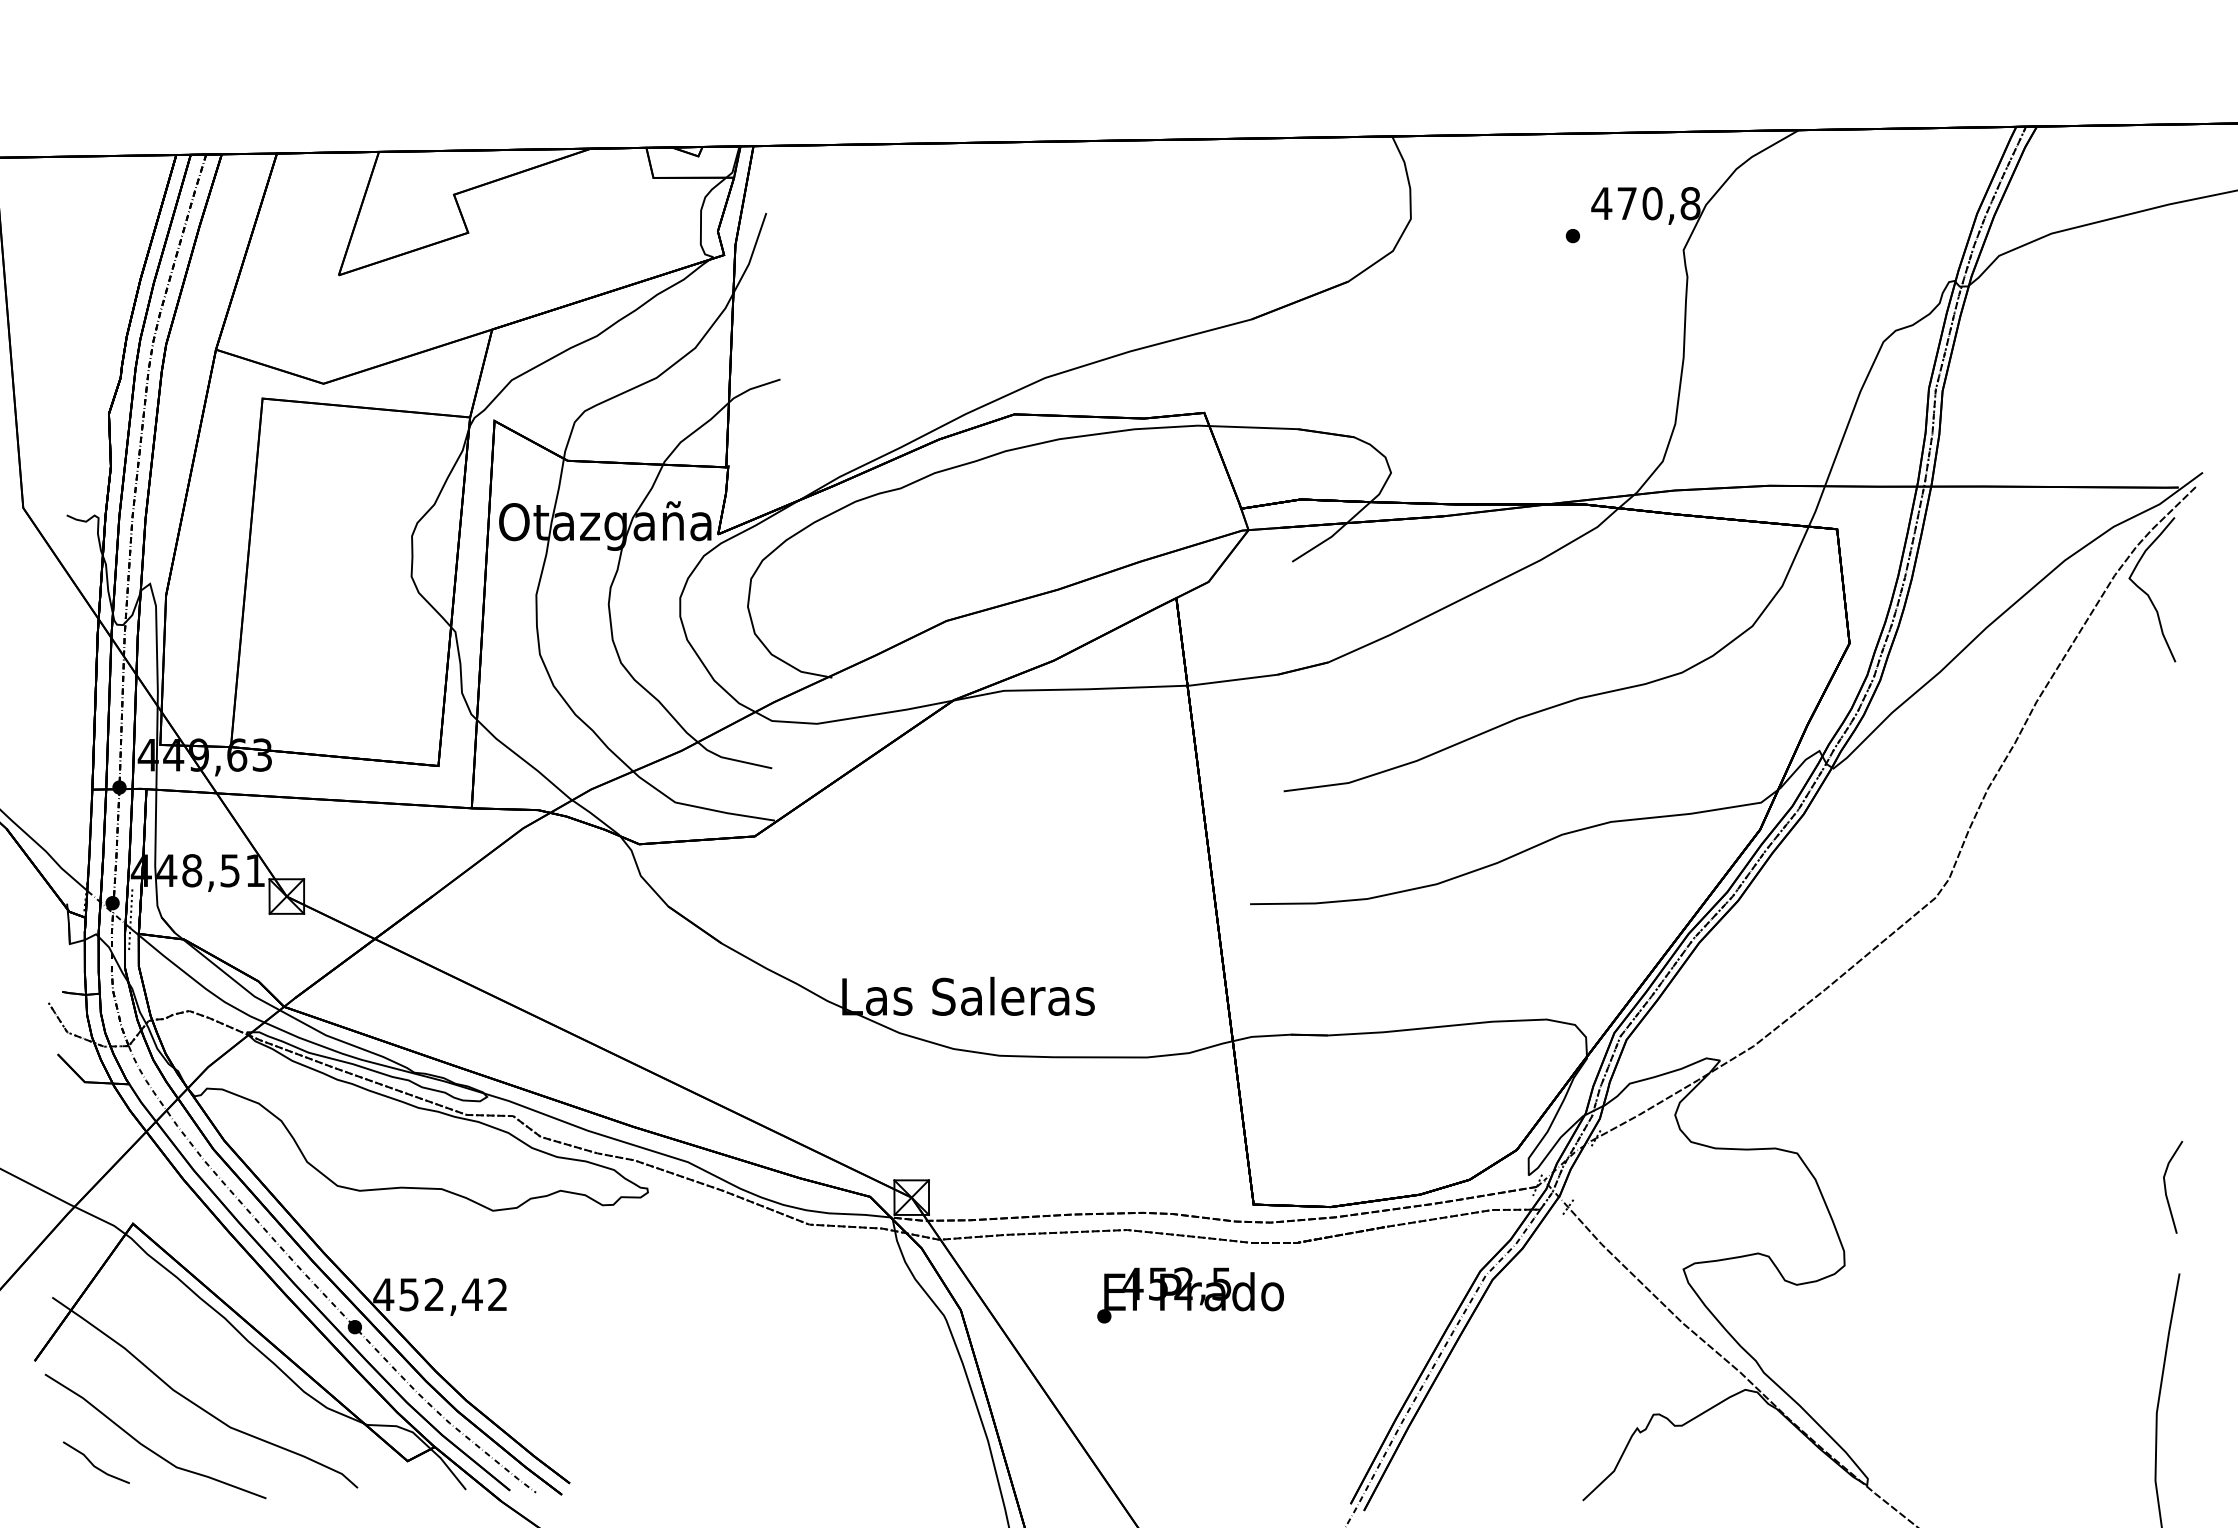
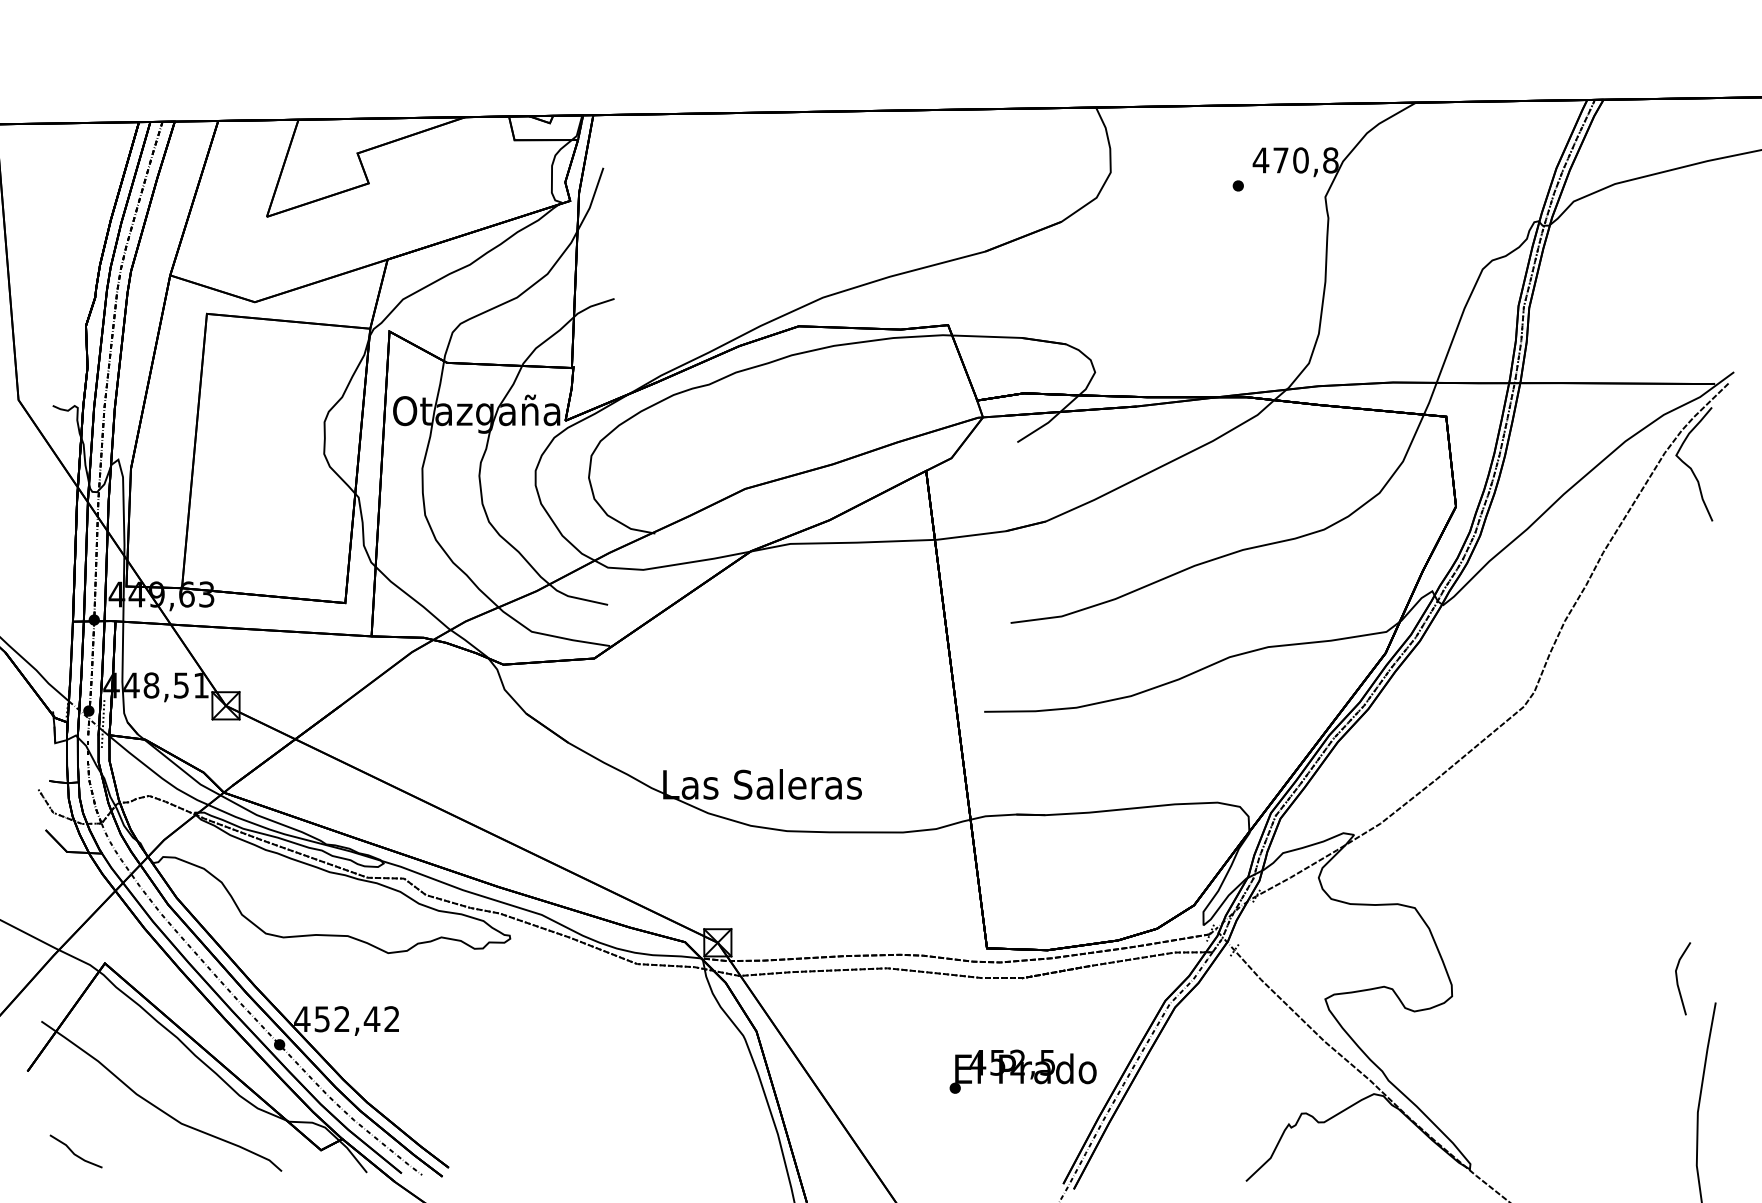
line: (2166, 1187) -> (1677, 978), moved
text: (1190, 1295) -> (1023, 1071), moved
curve: (148, 1447) -> (117, 1139), removed

